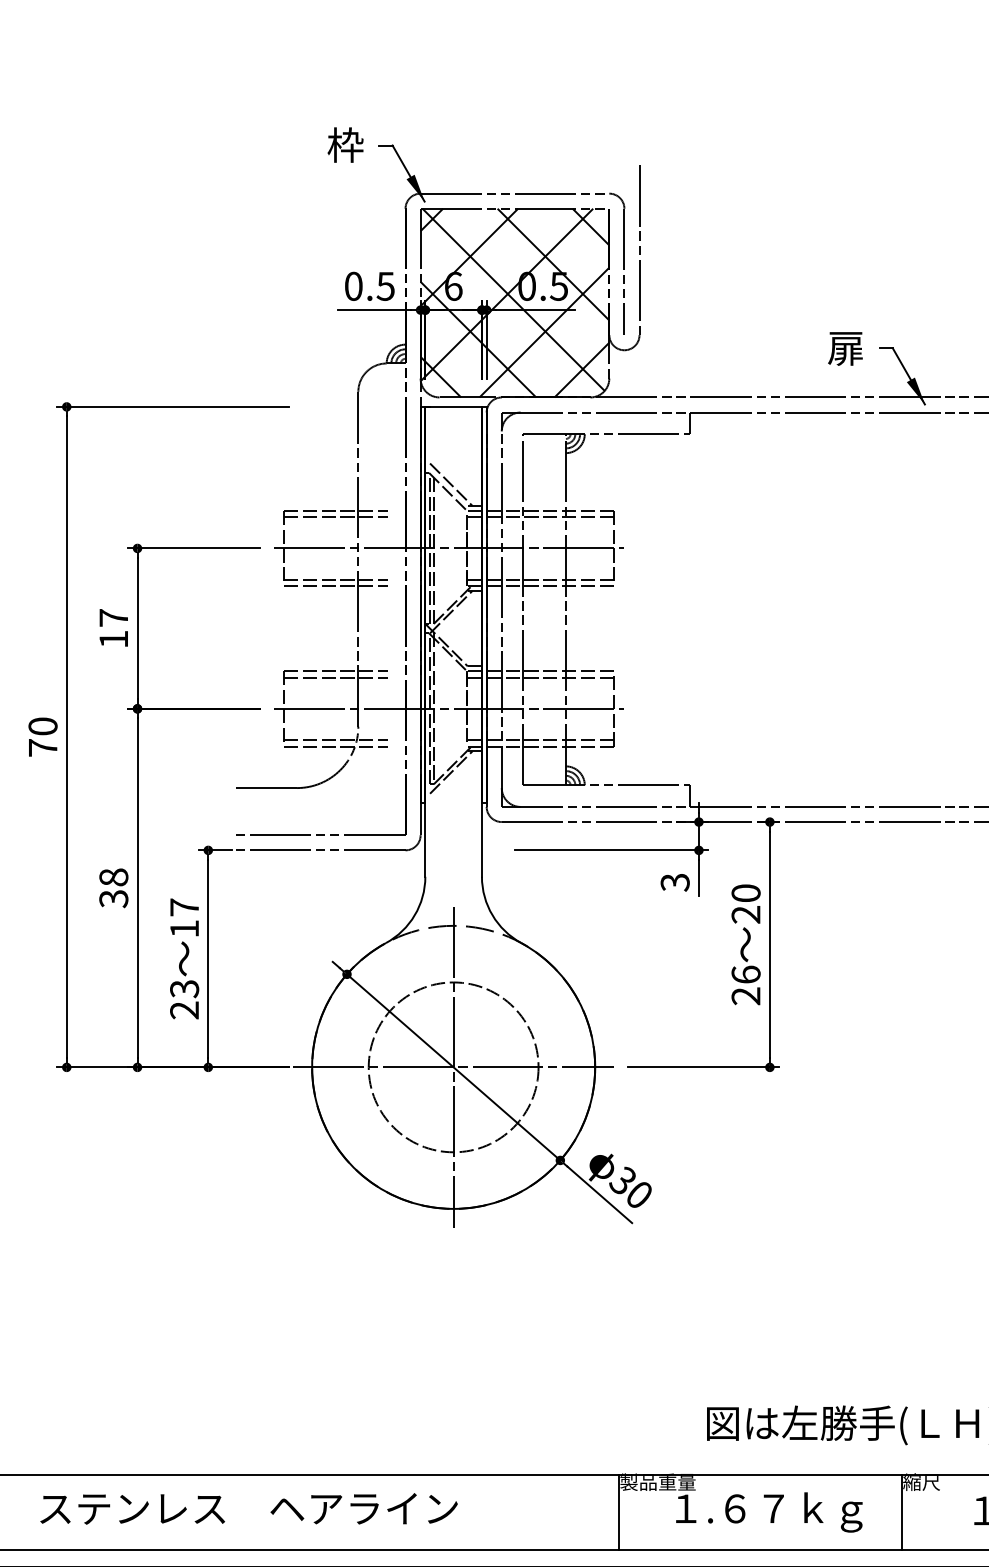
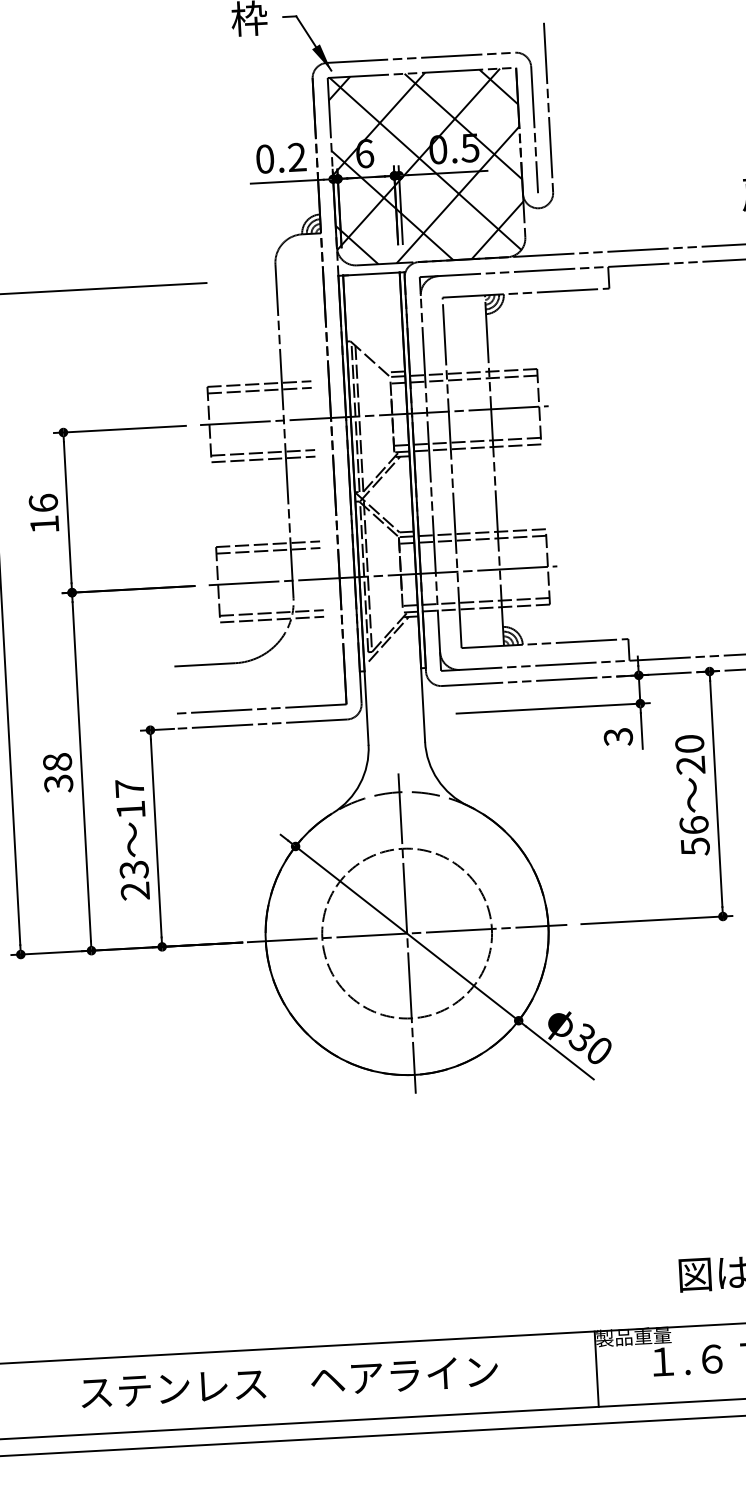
text: (385, 285) -> (296, 156), 0.5 -> 0.2
line: (451, 484) -> (373, 351), removed
text: (113, 617) -> (43, 502), 17 -> 16
text: (745, 996) -> (694, 847), 26 -> 56
text: (248, 1508) -> (289, 1381), moved

